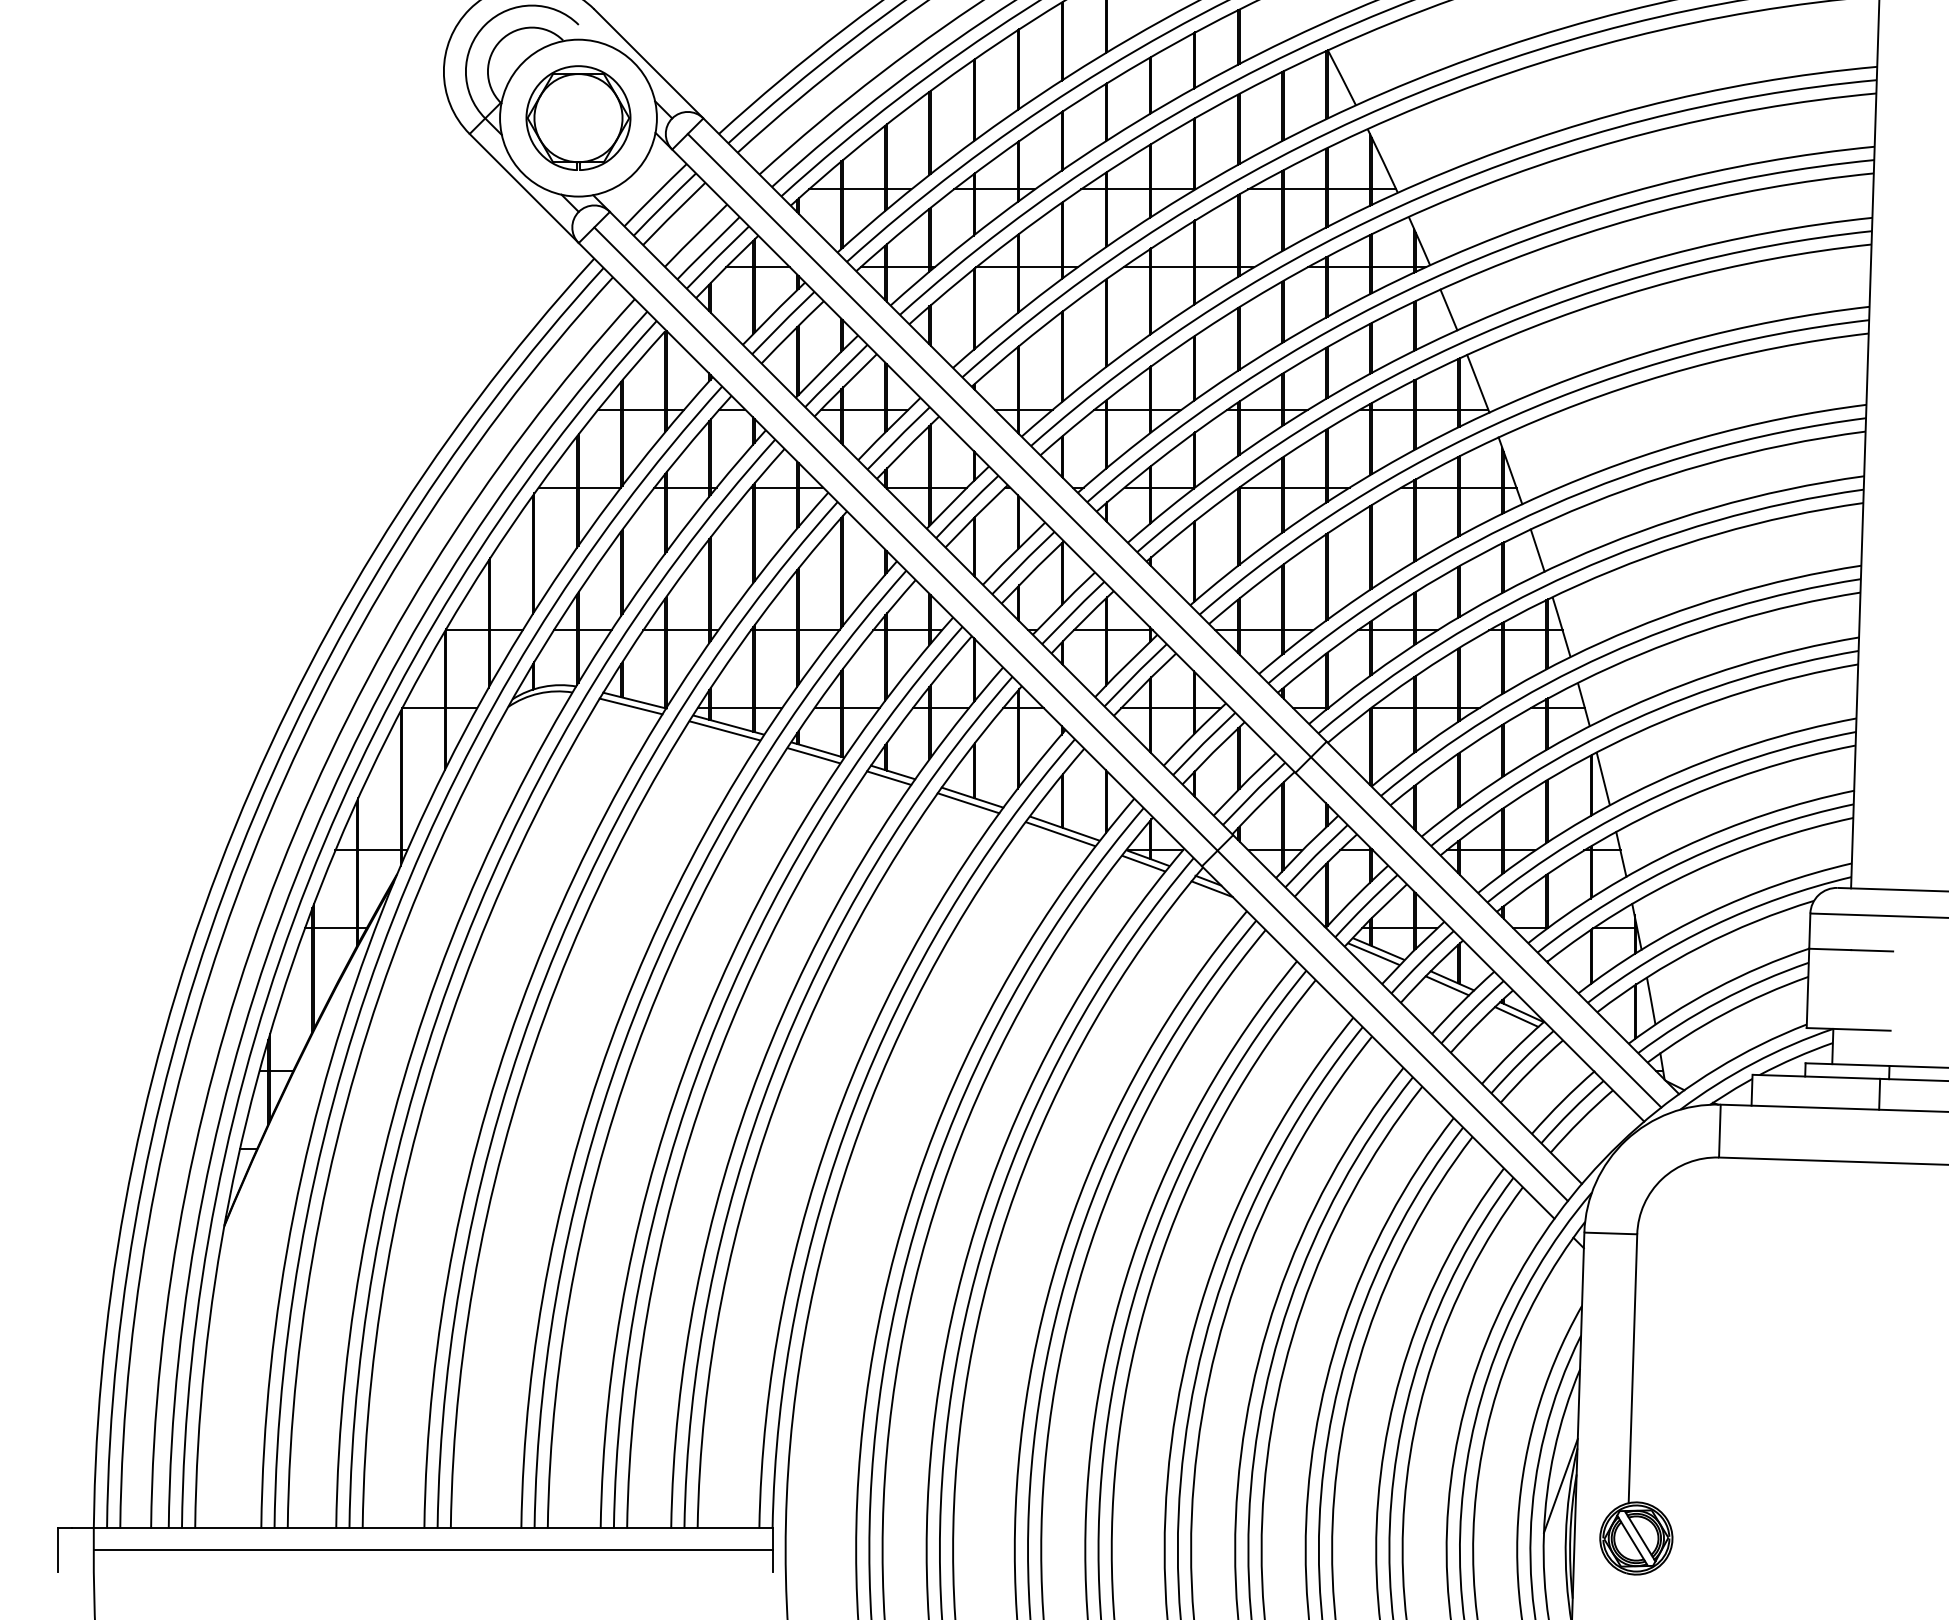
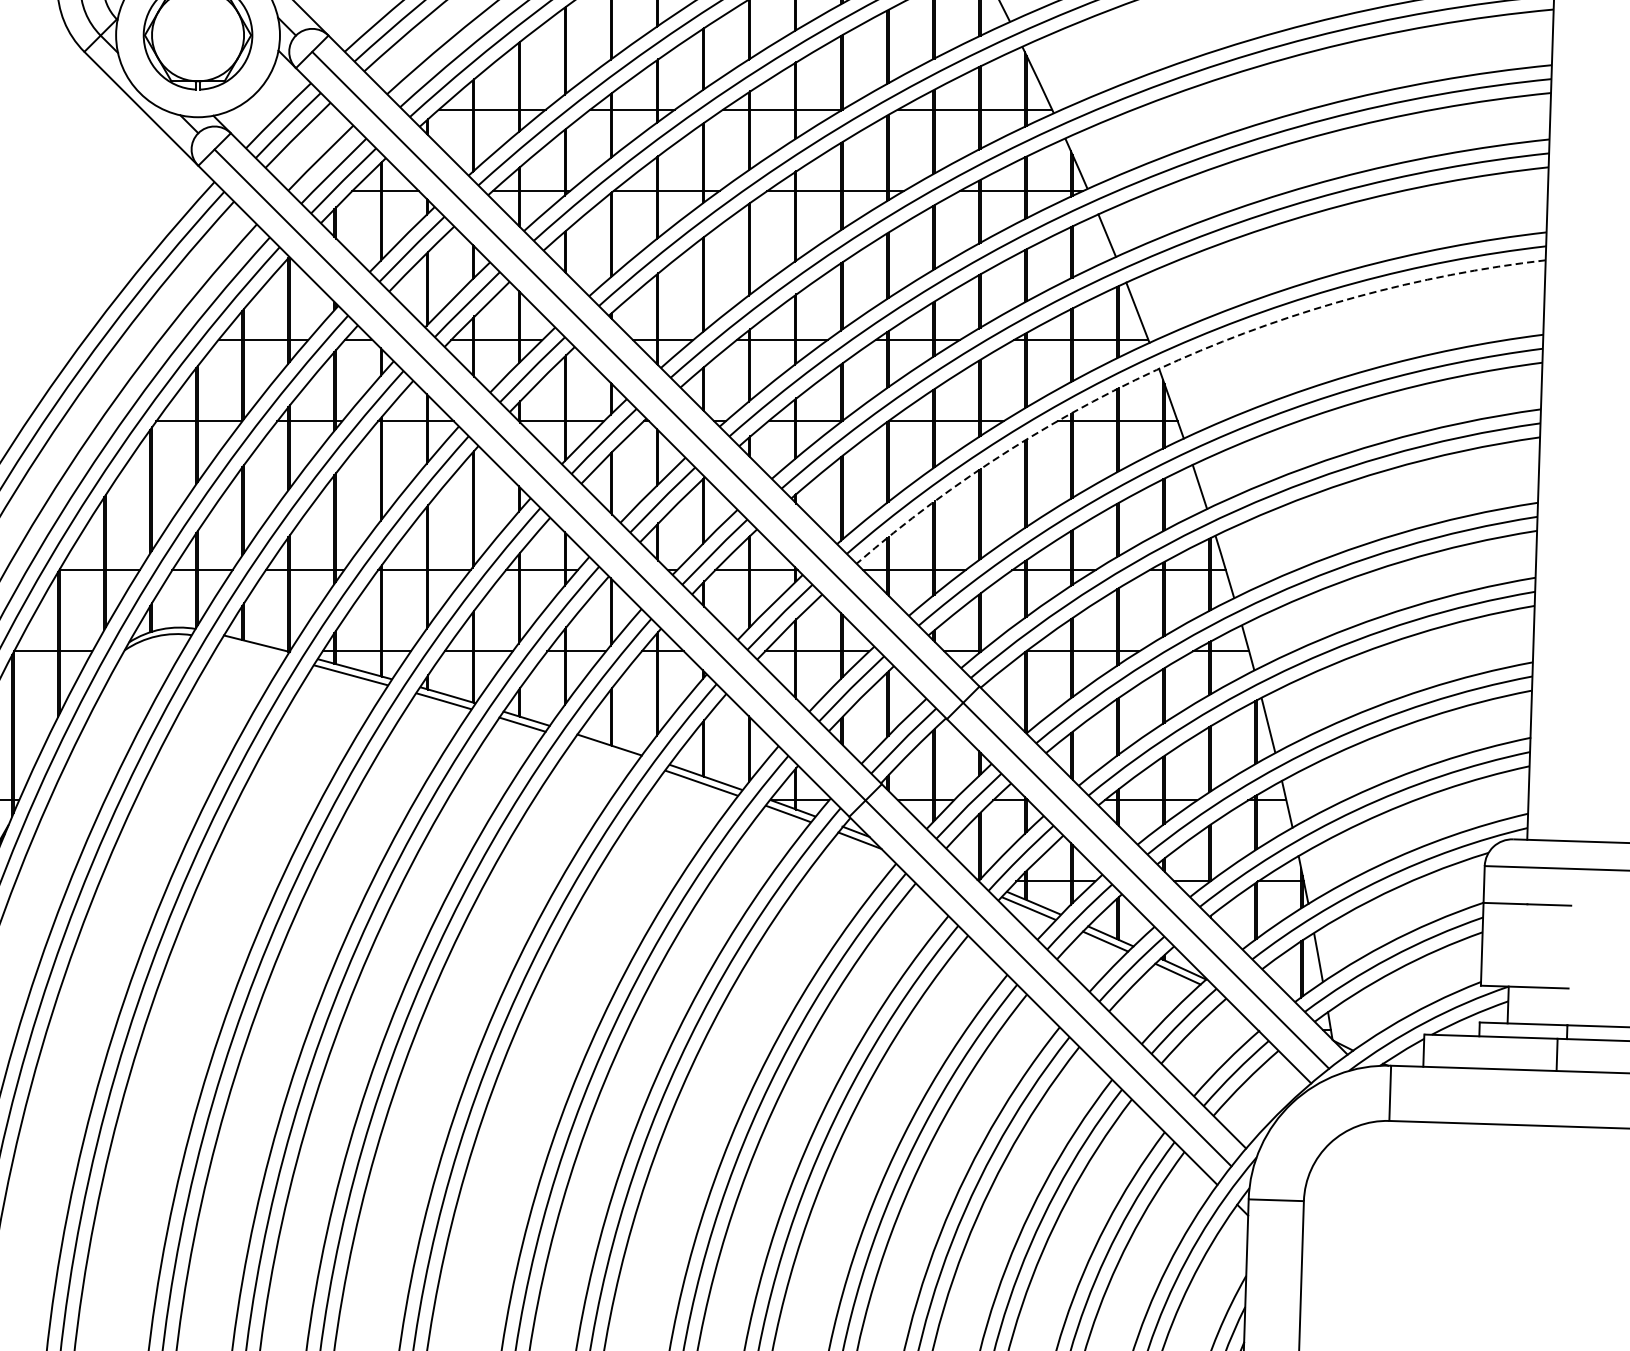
arc: (1517, 429) -> (1178, 360), solid -> dashed
line: (630, 706) -> (252, 649), removed
line: (968, 803) -> (605, 751), removed

